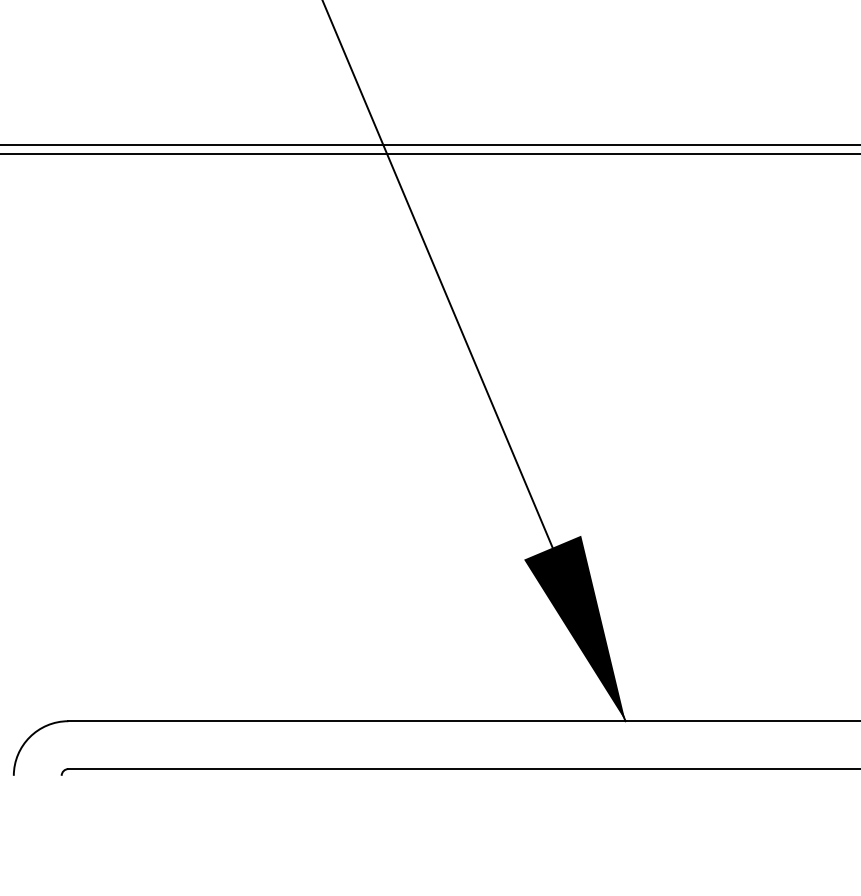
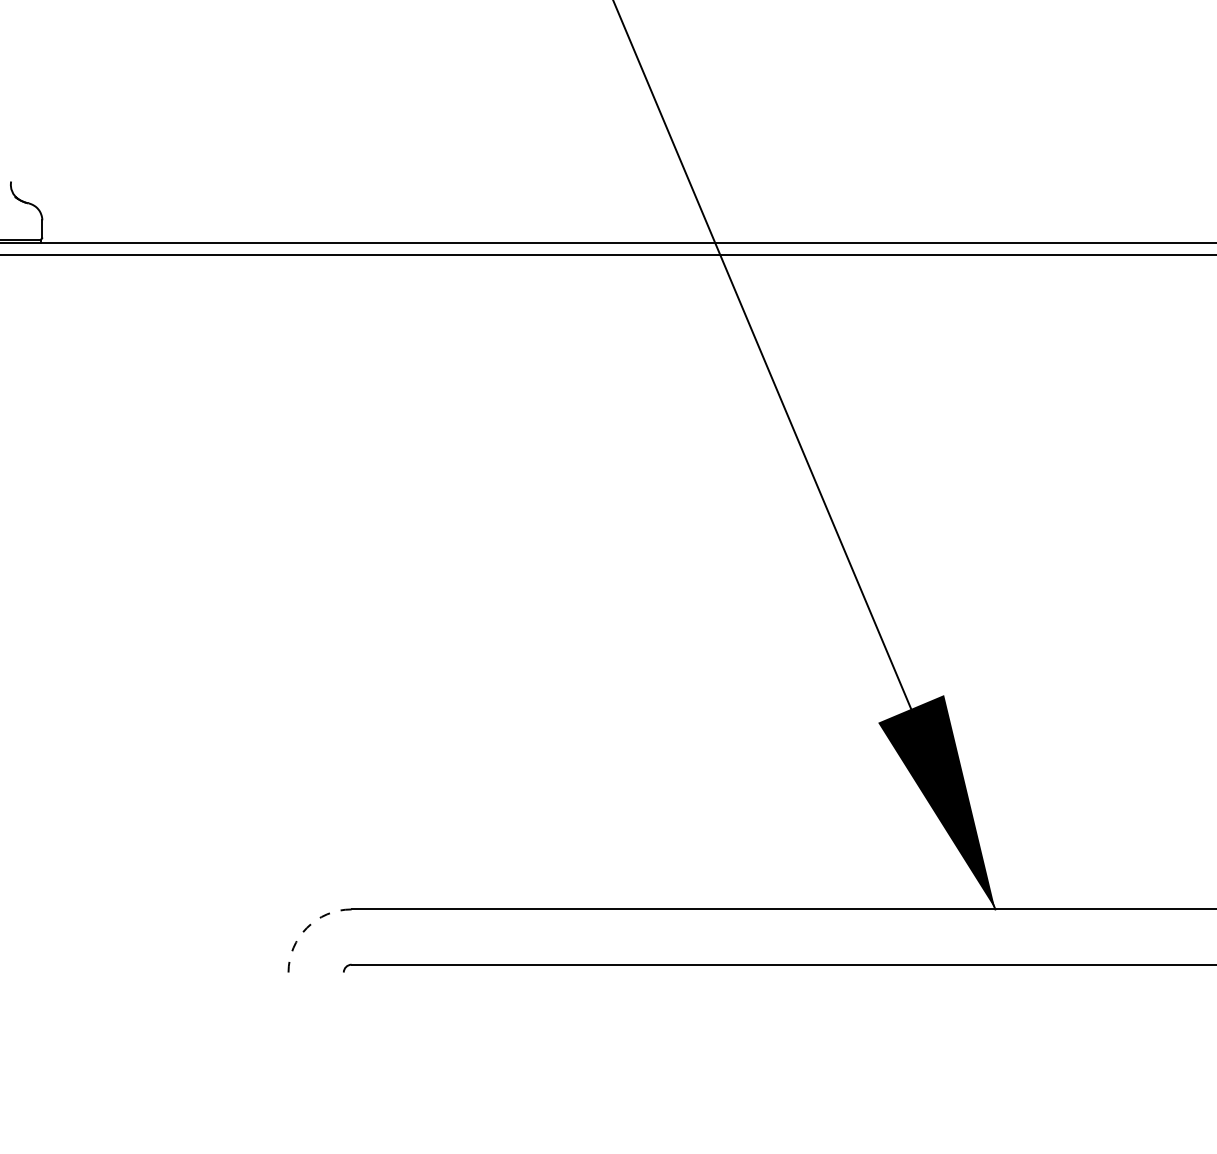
arc: (30, 736) -> (307, 927), solid -> dashed

